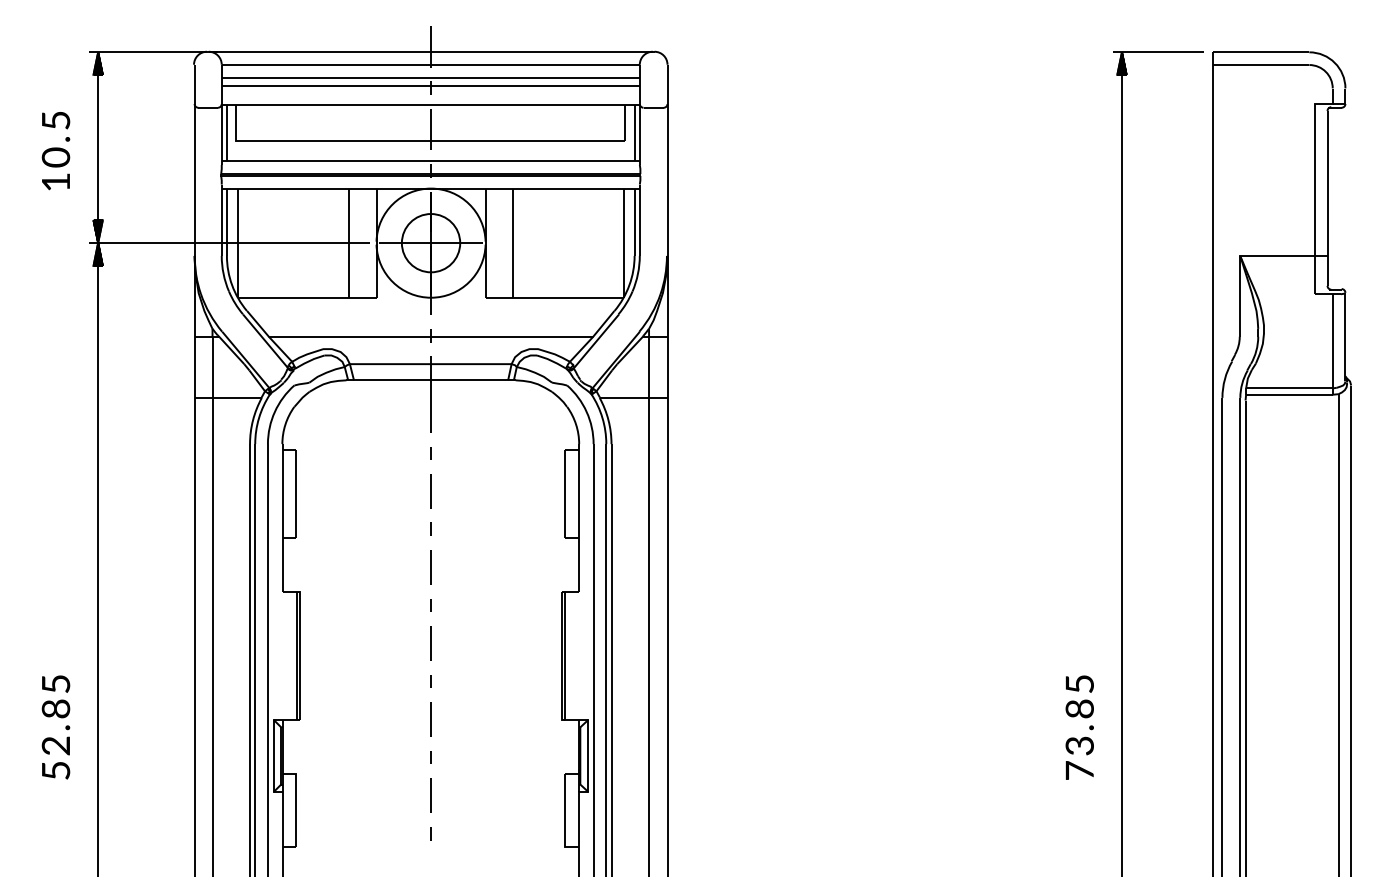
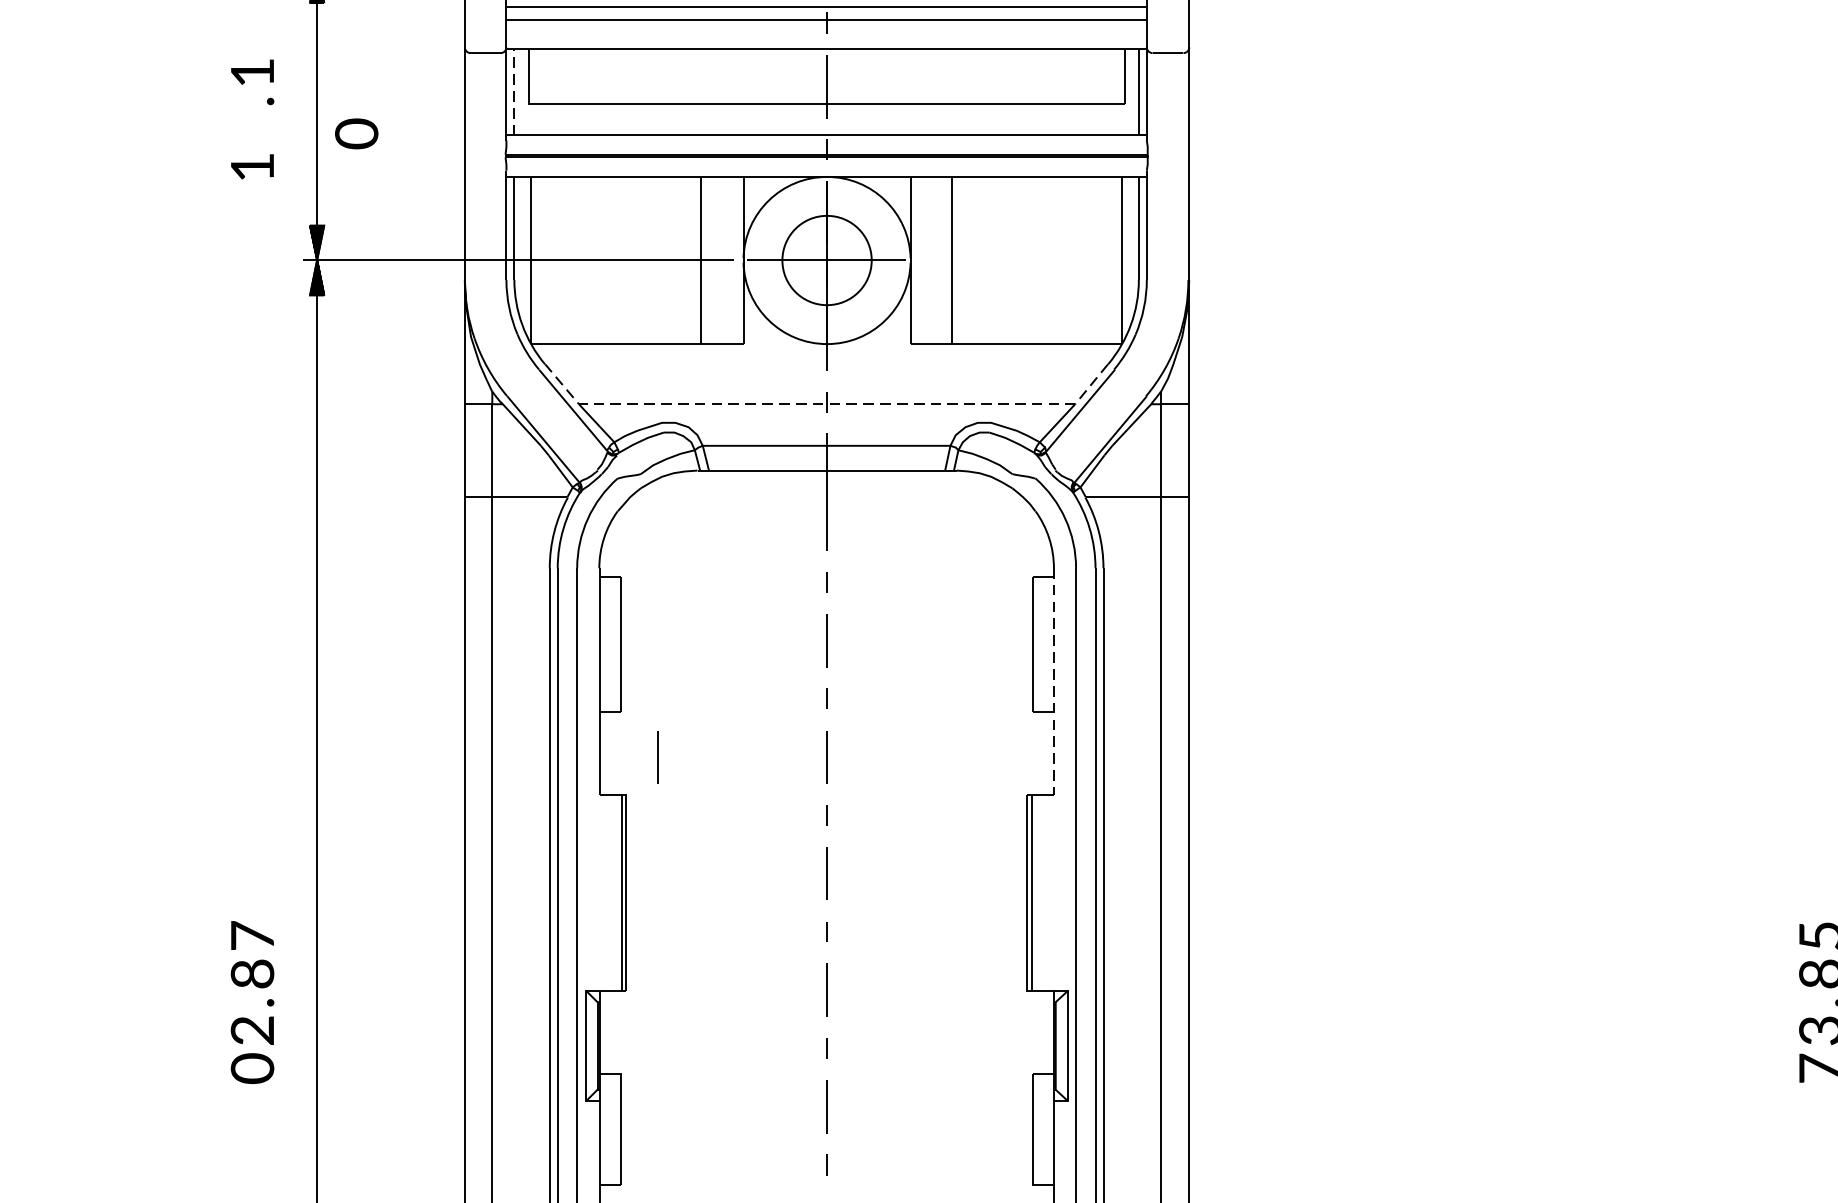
text: (56, 120) -> (253, 72), 5 -> 1
line: (226, 132) -> (513, 90), solid -> dashed
text: (55, 157) -> (355, 133), moved
line: (430, 337) -> (826, 405), solid -> dashed
line: (579, 518) -> (1054, 682), solid -> dashed
line: (320, 567) -> (657, 757), added
text: (56, 683) -> (253, 935), 5 -> 7
text: (55, 770) -> (251, 1068), 5 -> 0

